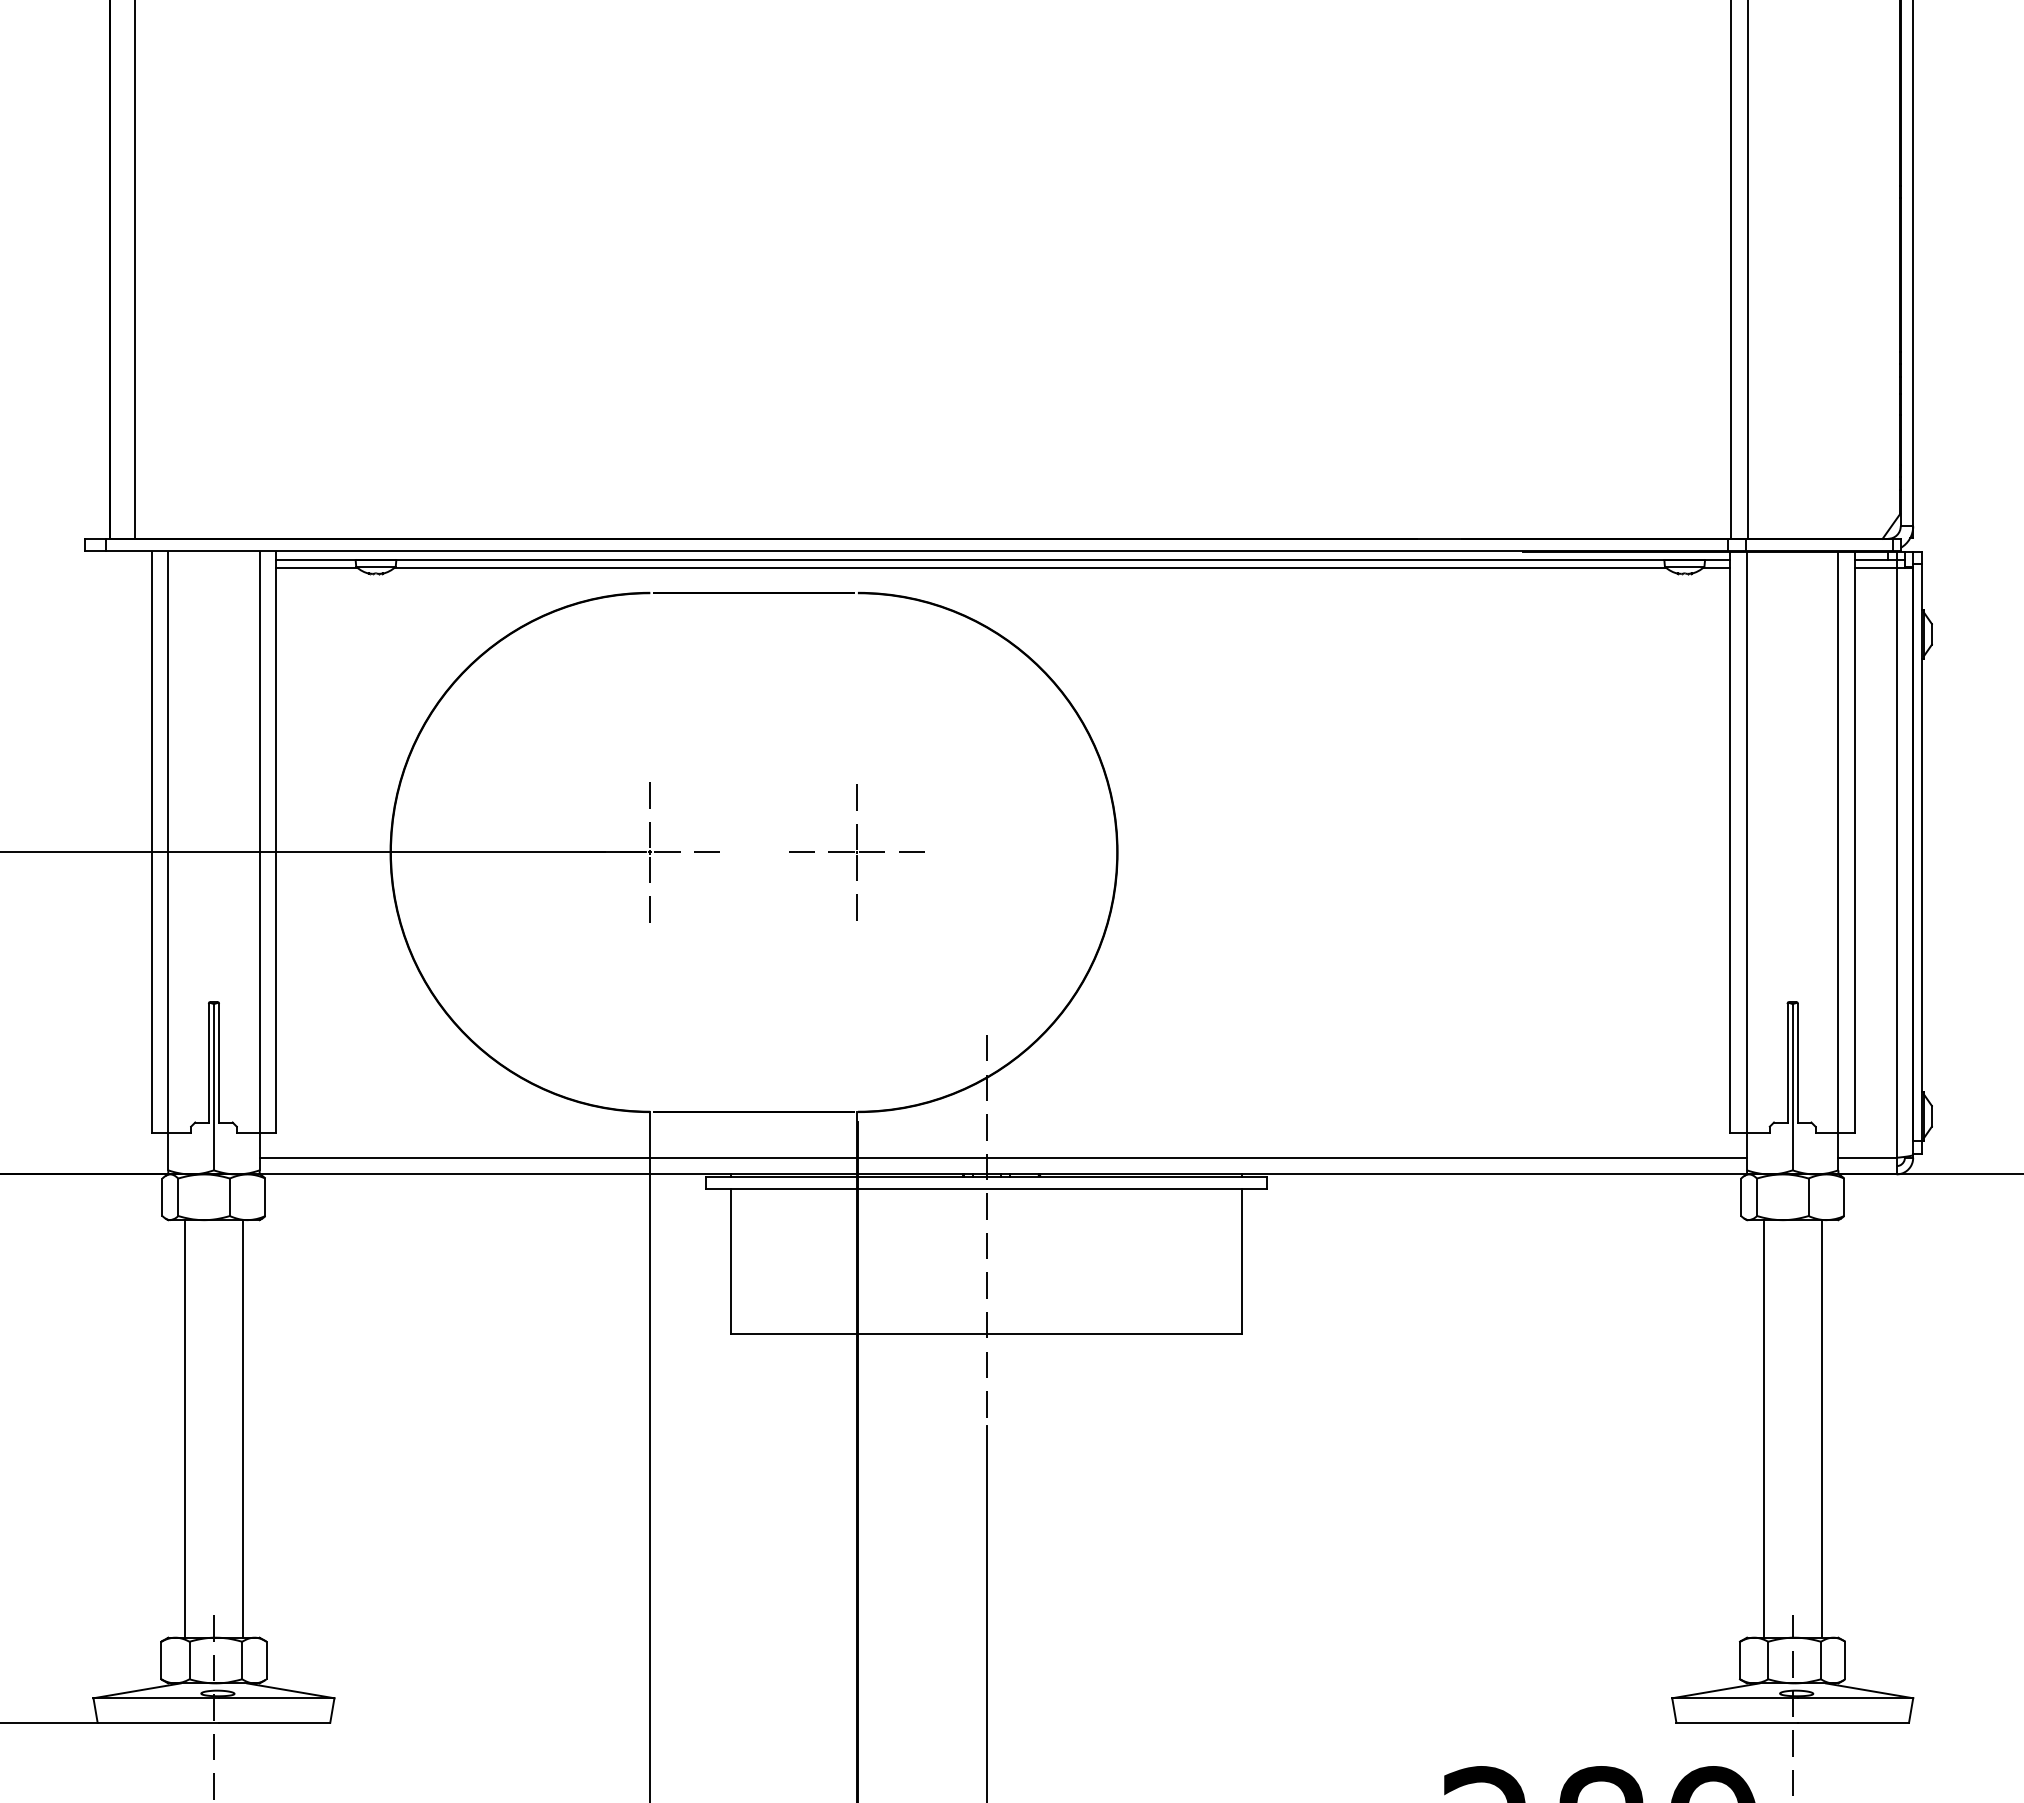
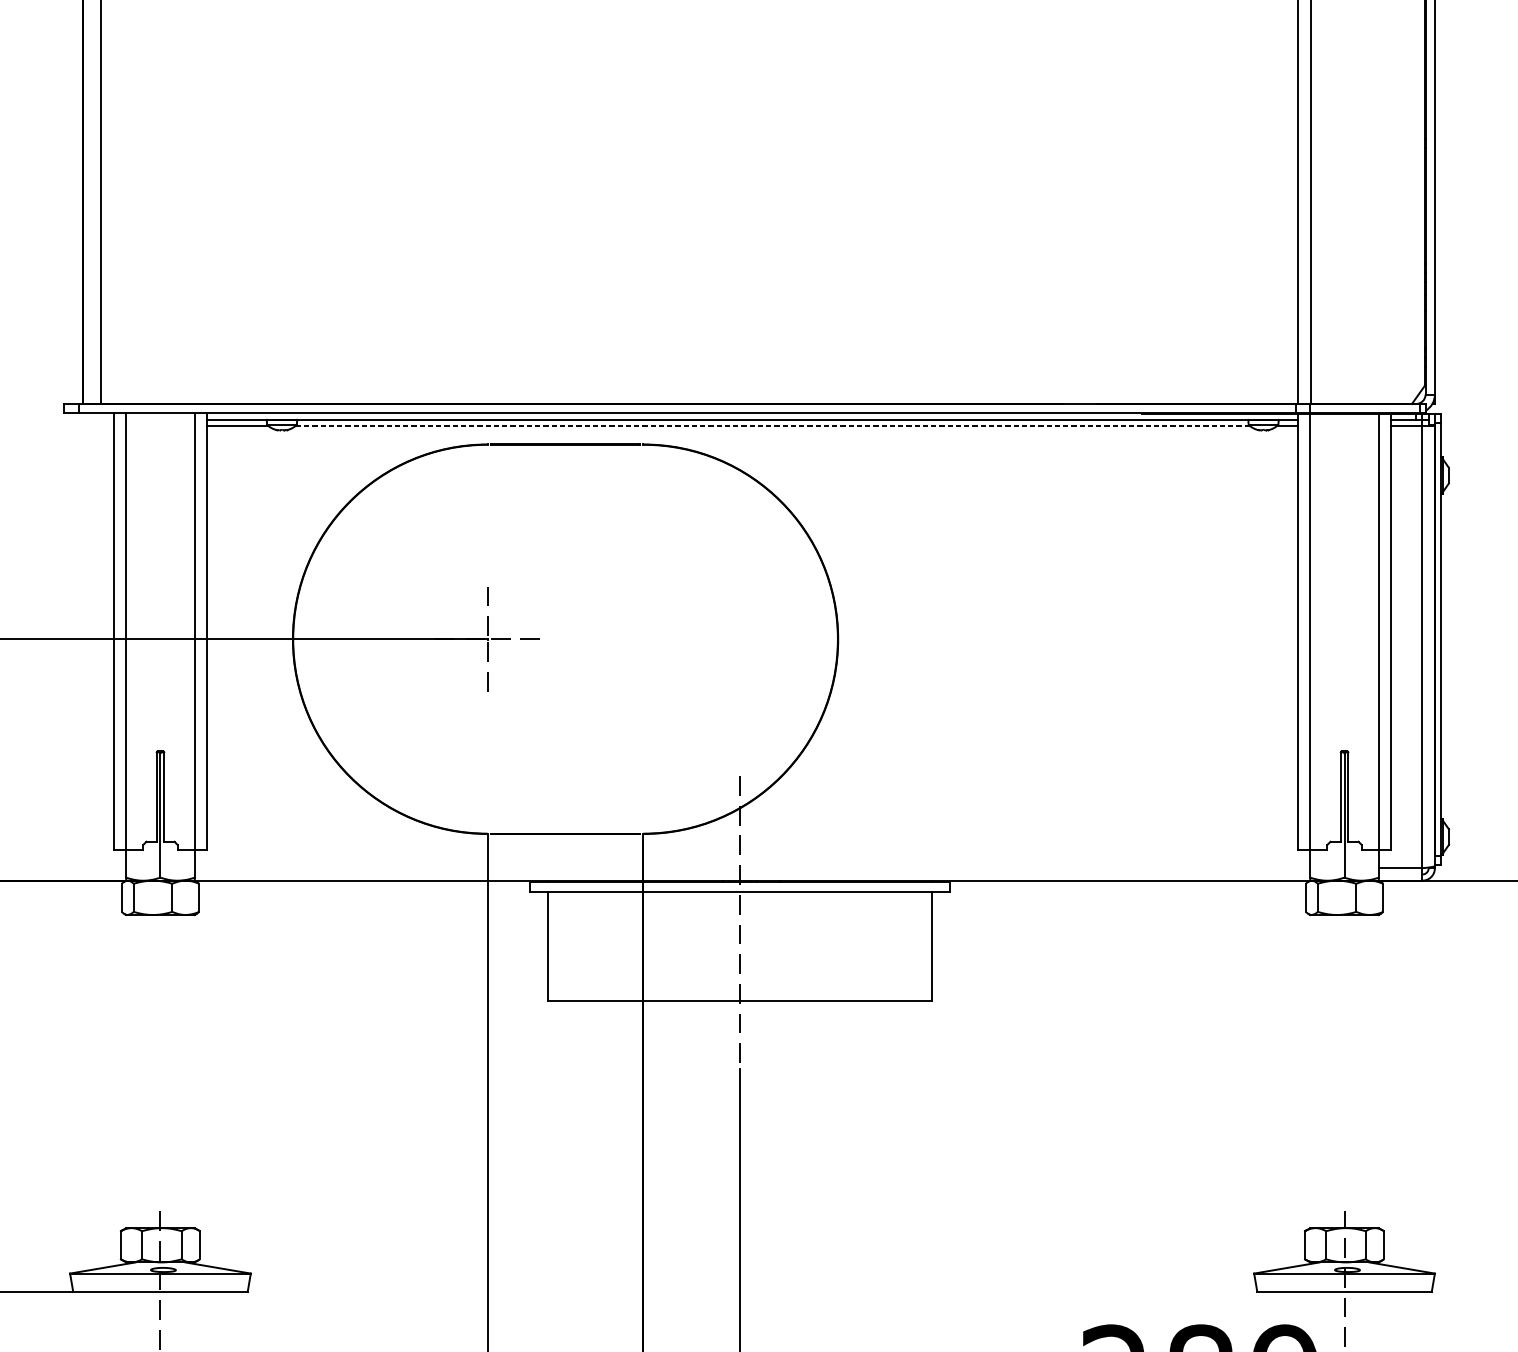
line: (1030, 567) -> (772, 425), solid -> dashed
part: (856, 852) -> (642, 639), removed
line: (1003, 1157) -> (752, 868), removed
line: (184, 1428) -> (138, 1071), removed
line: (243, 1428) -> (182, 1071), removed
line: (1763, 1428) -> (1322, 1071), removed
line: (1821, 1428) -> (1366, 1071), removed

